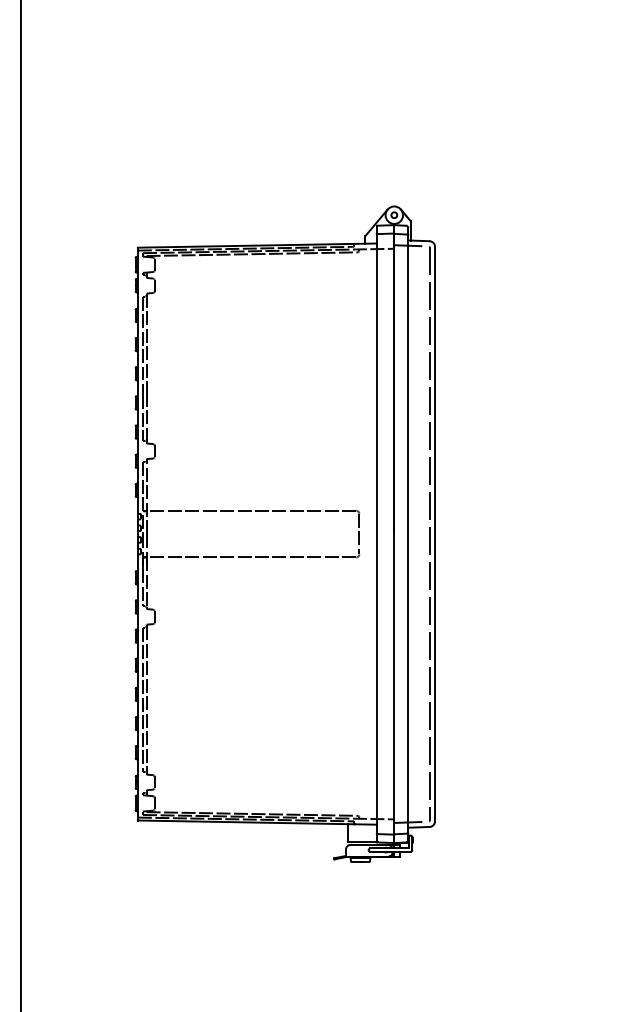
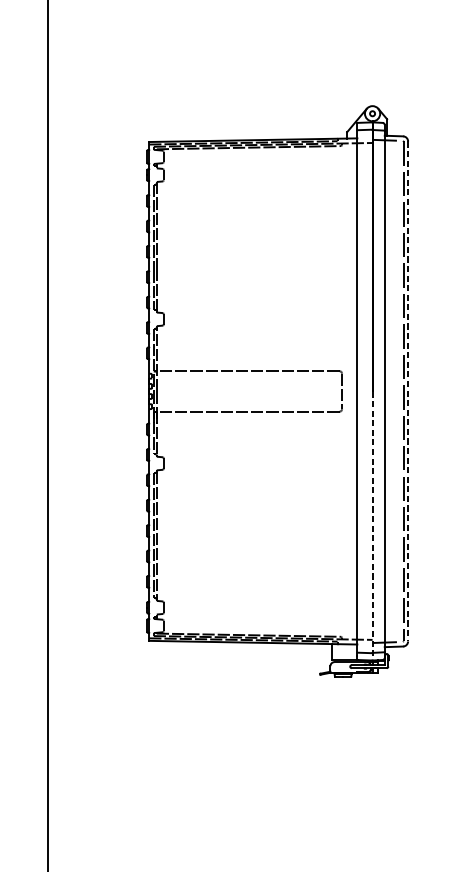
line: (435, 534) -> (408, 391), solid -> dashed
line: (394, 689) -> (372, 526), solid -> dashed

